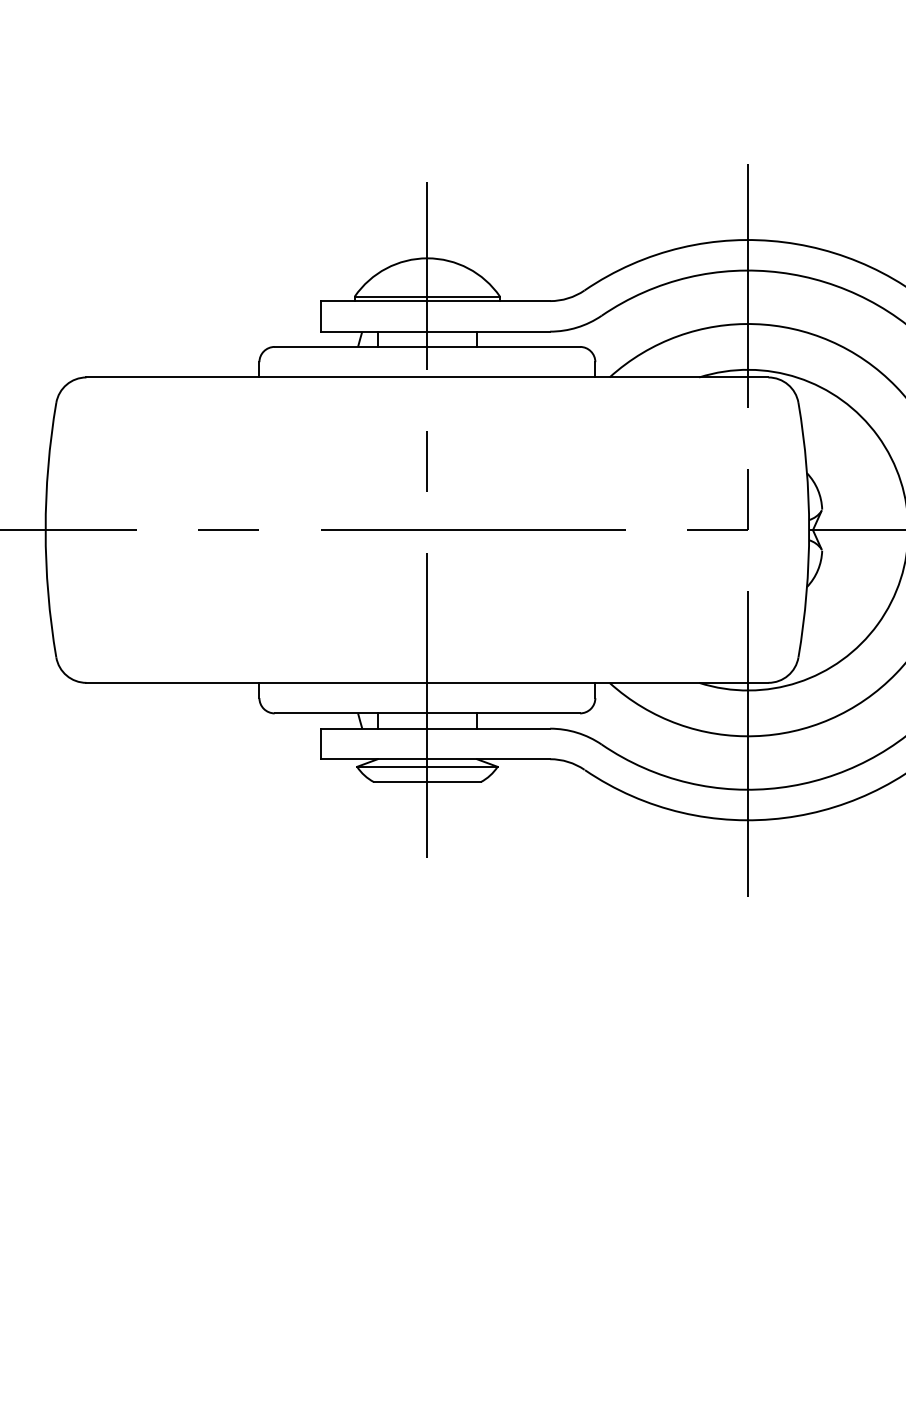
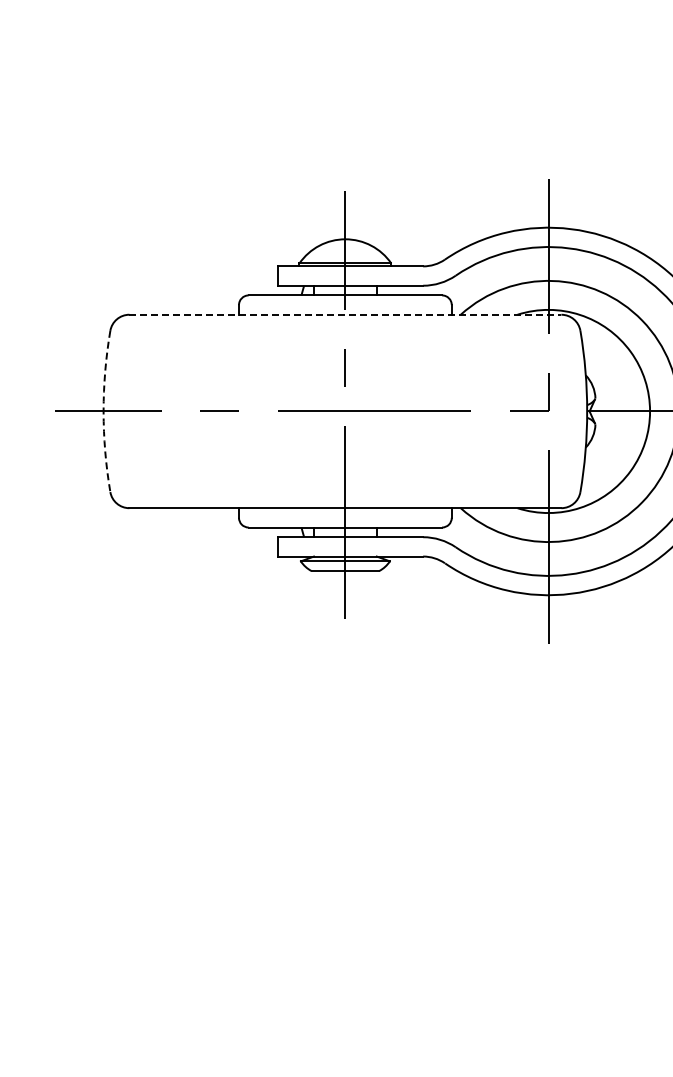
line: (427, 377) -> (345, 314), solid -> dashed
arc: (45, 530) -> (103, 411), solid -> dashed

